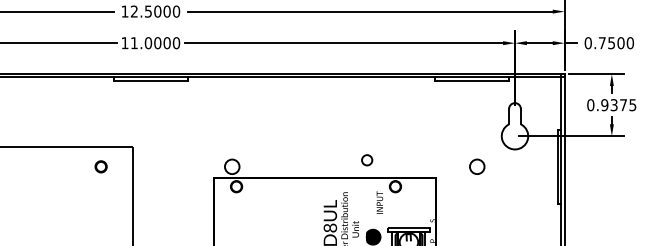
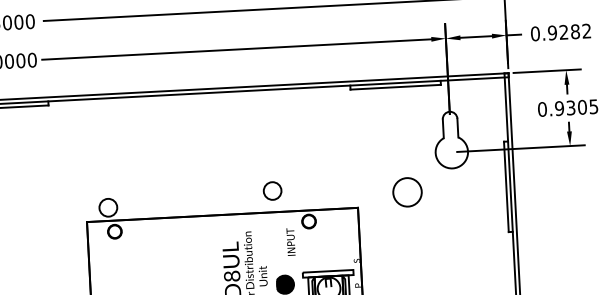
text: (616, 43) -> (569, 32), 0.7500 -> 0.9282
text: (623, 105) -> (582, 107), 0.9375 -> 0.9305
circle: (367, 160) -> (273, 191), size x1.4
circle: (477, 166) -> (407, 191), size x1.6

